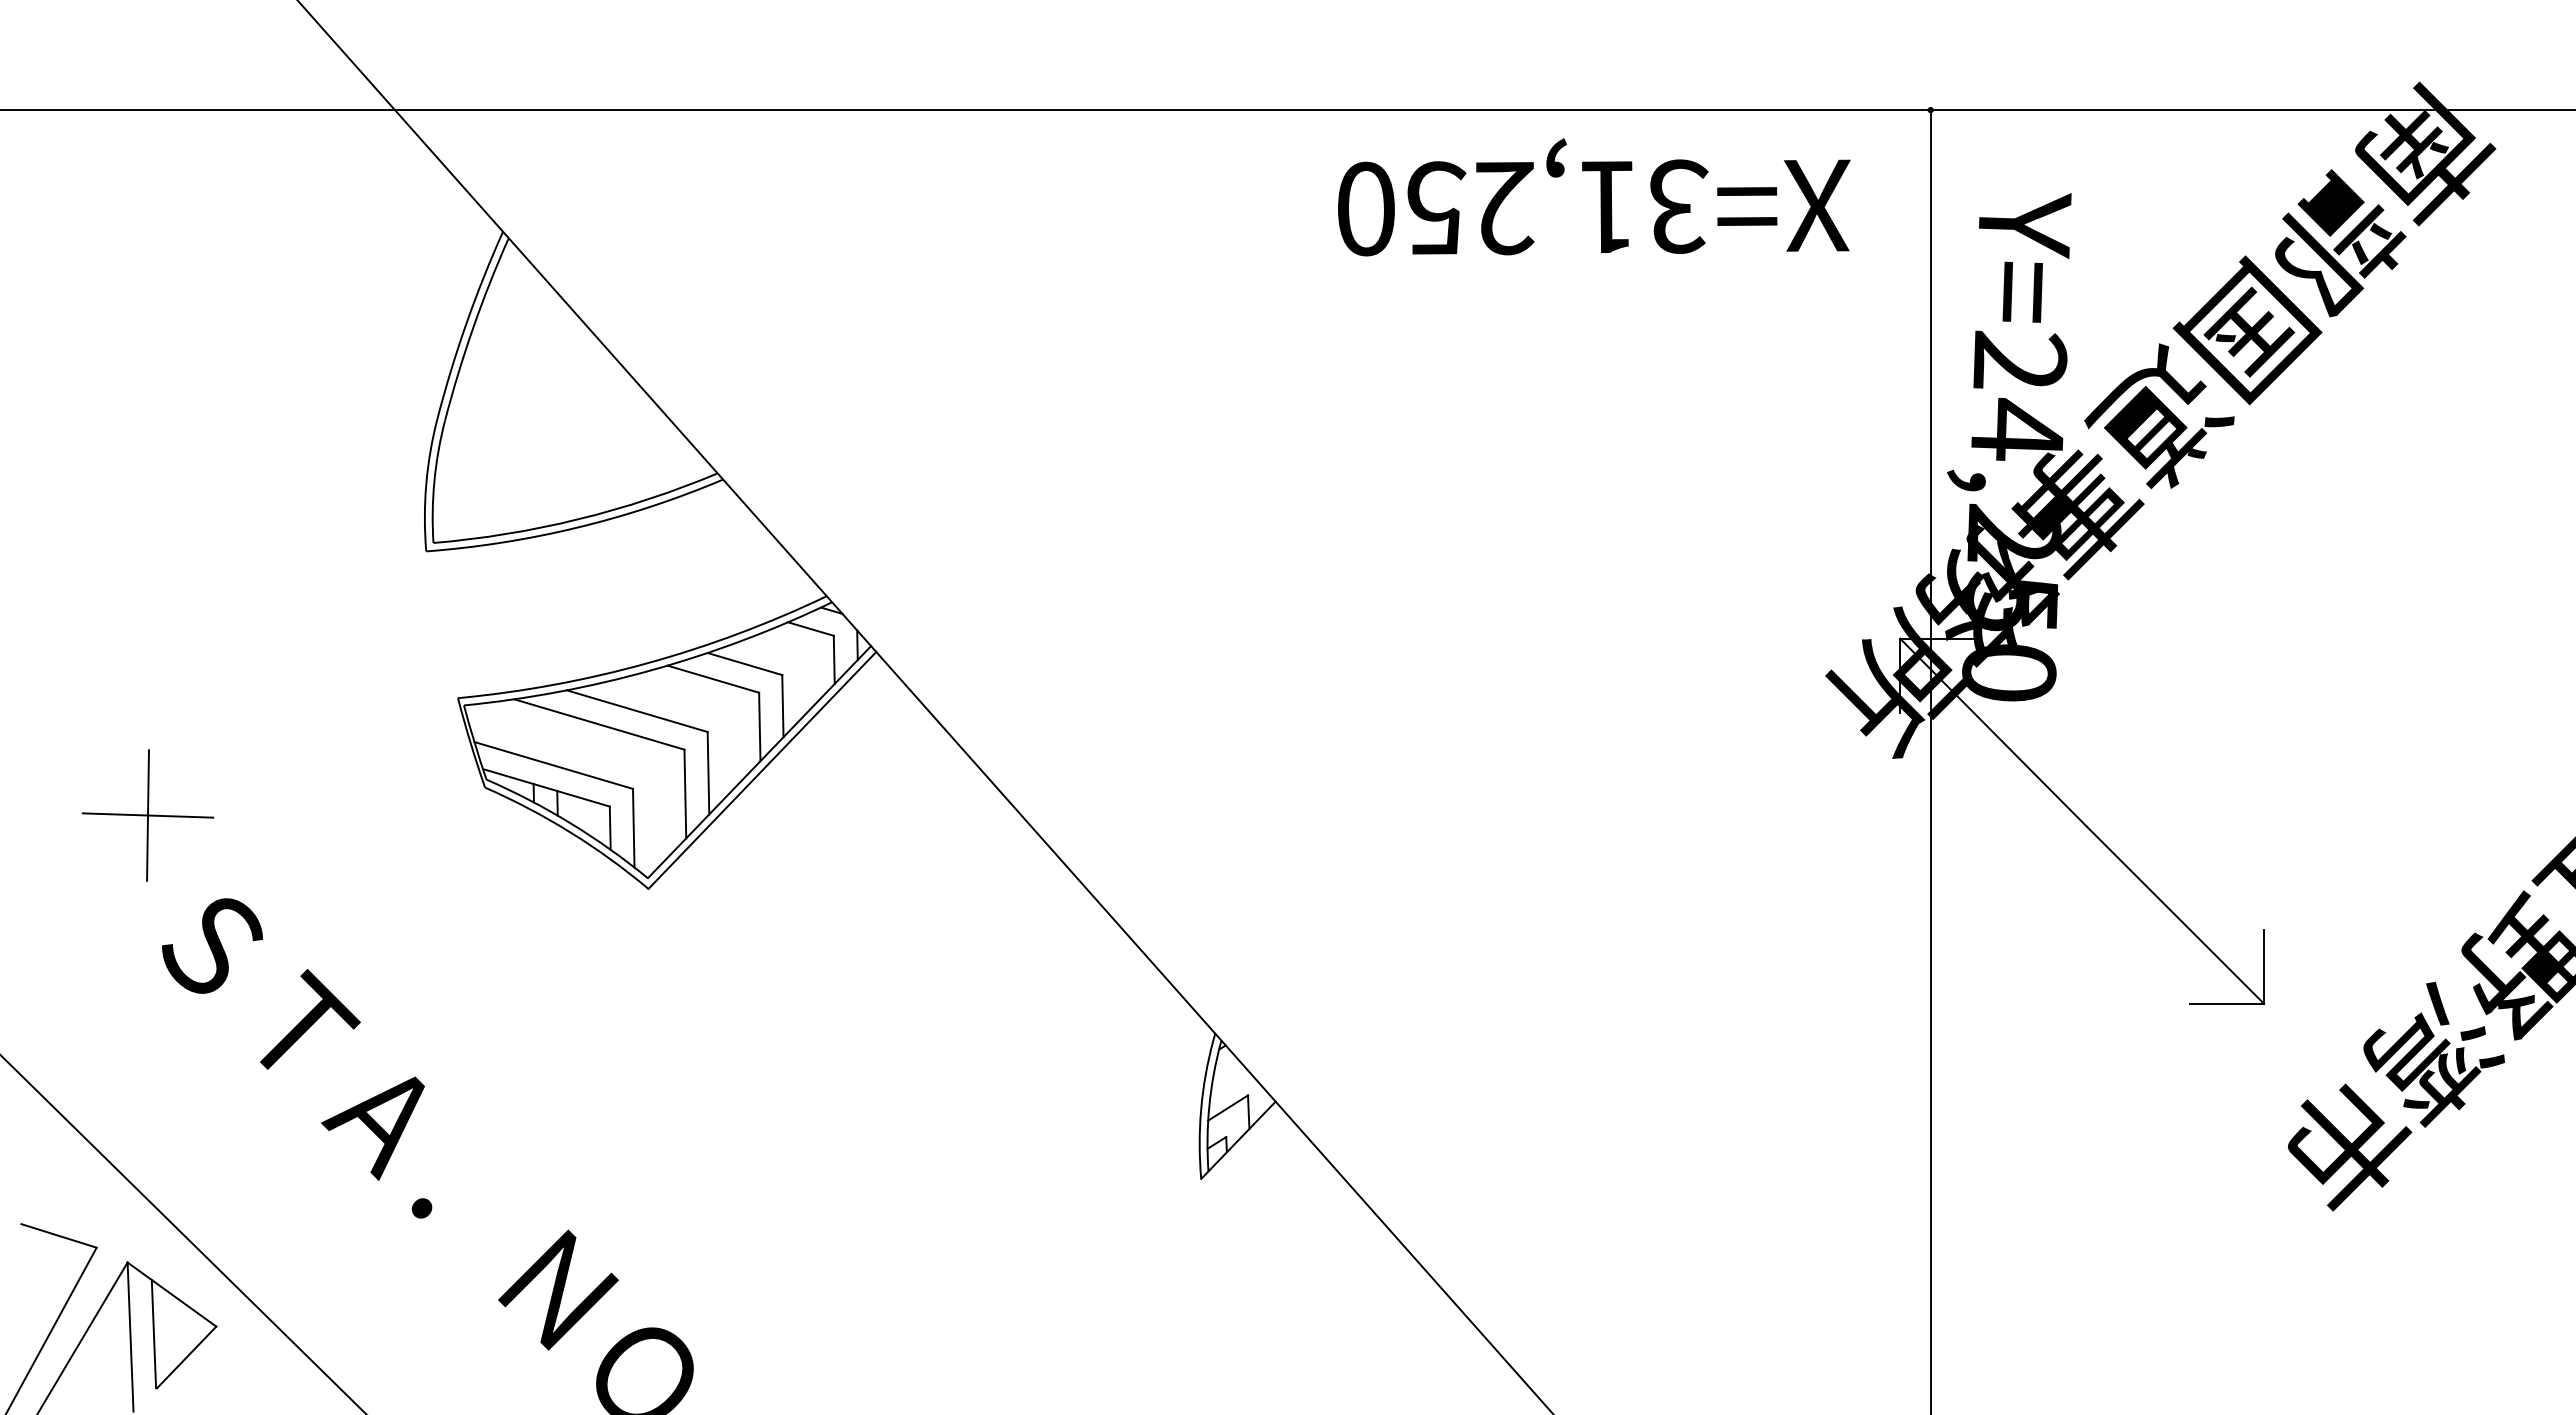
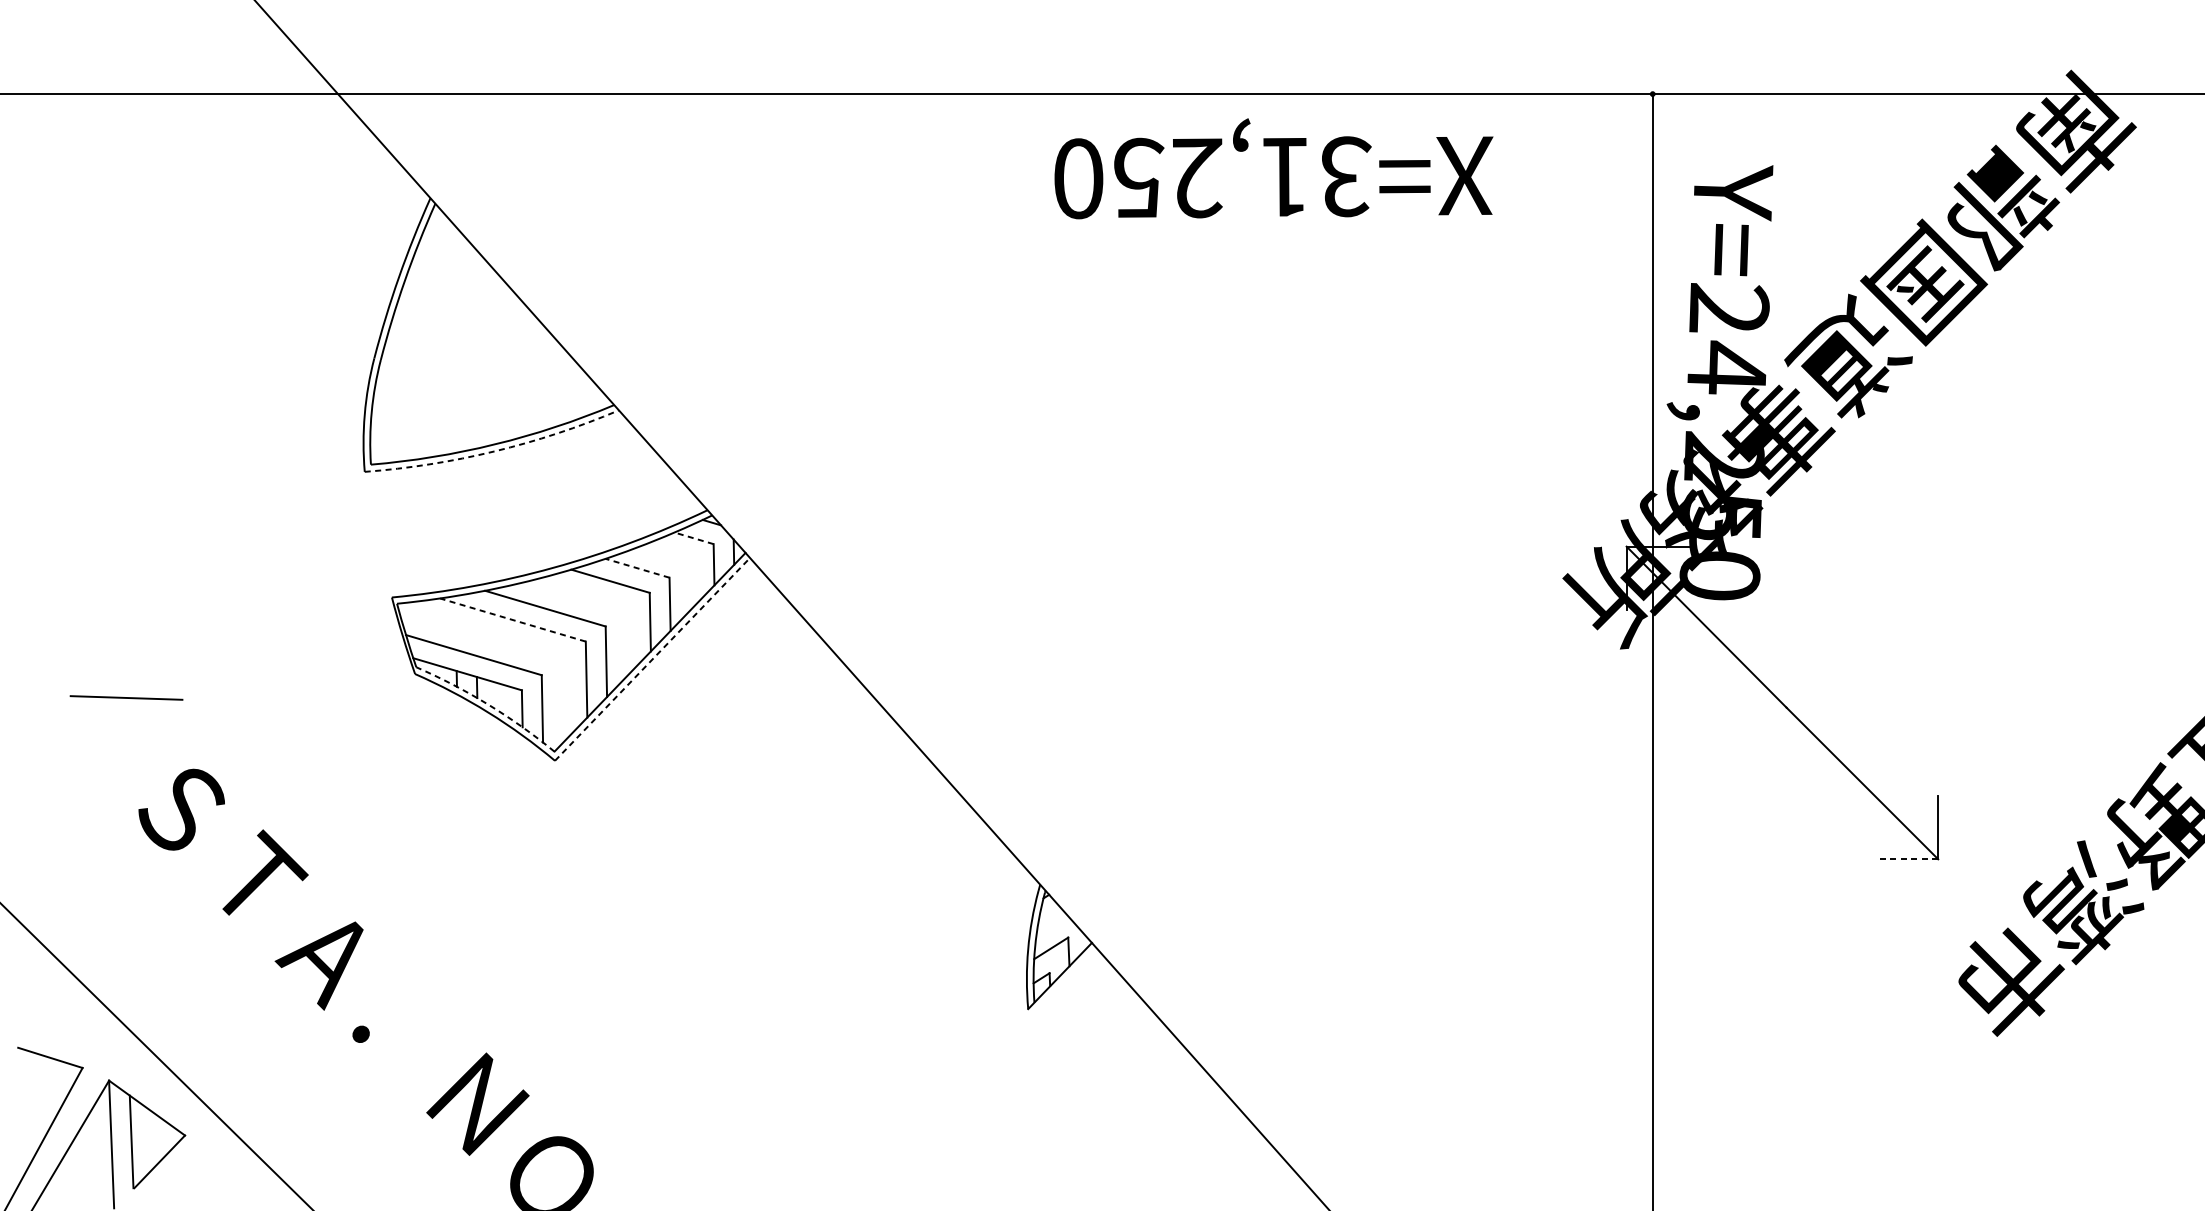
text: (1594, 197) -> (1274, 168), moved
arc: (577, 527) -> (494, 451), solid -> dashed
line: (810, 629) -> (693, 538), solid -> dashed
line: (744, 664) -> (637, 568), solid -> dashed
line: (599, 724) -> (513, 620), solid -> dashed
line: (762, 770) -> (652, 659), solid -> dashed
line: (147, 815) -> (126, 697), removed
arc: (570, 823) -> (488, 704), solid -> dashed
line: (2227, 1003) -> (1906, 858), solid -> dashed

